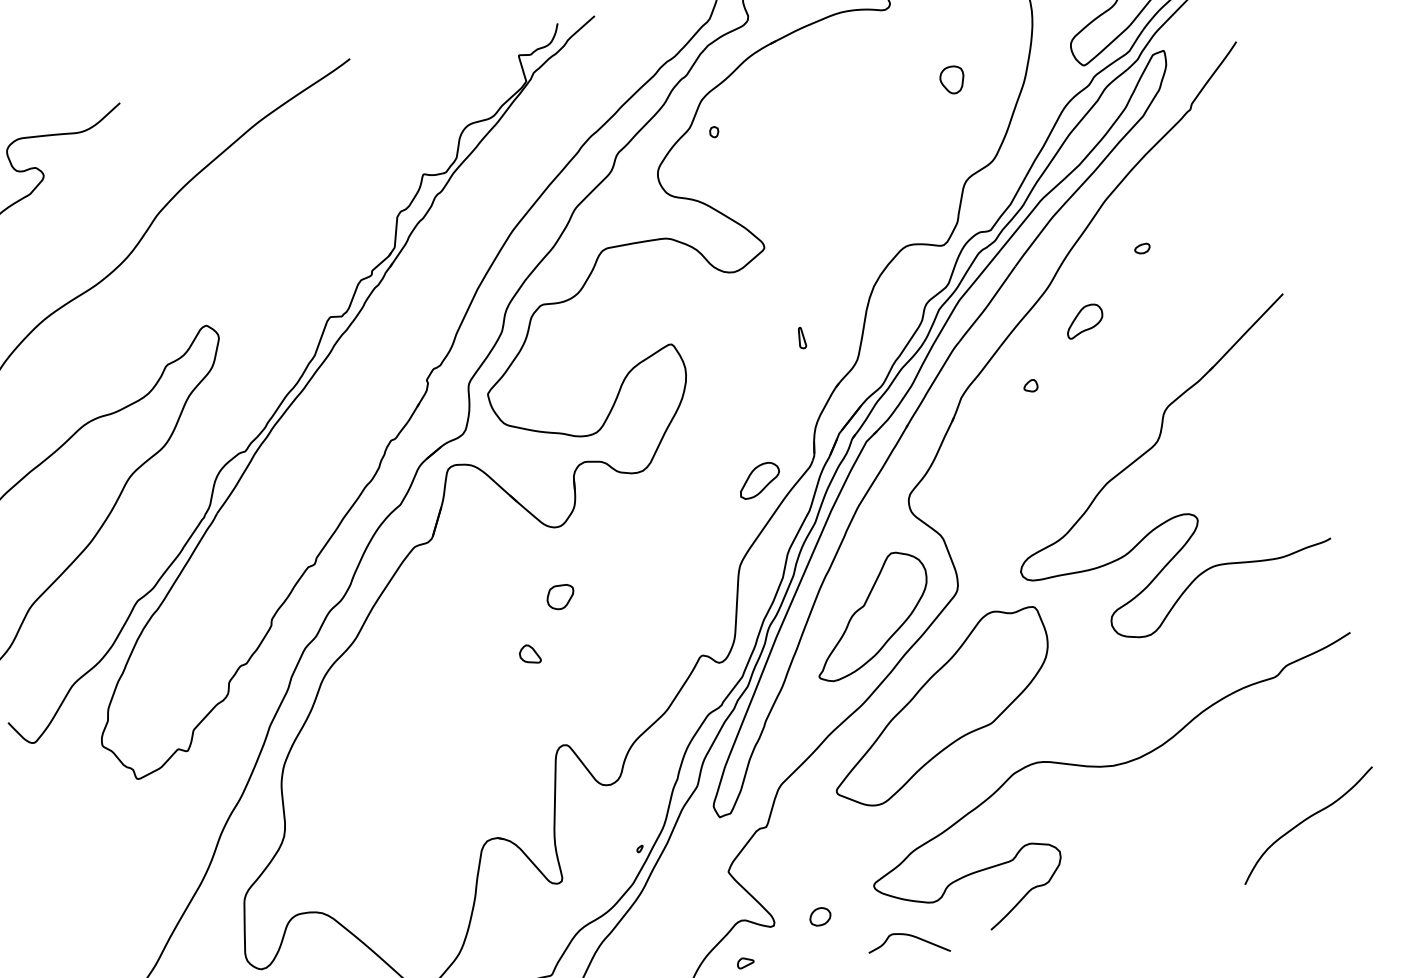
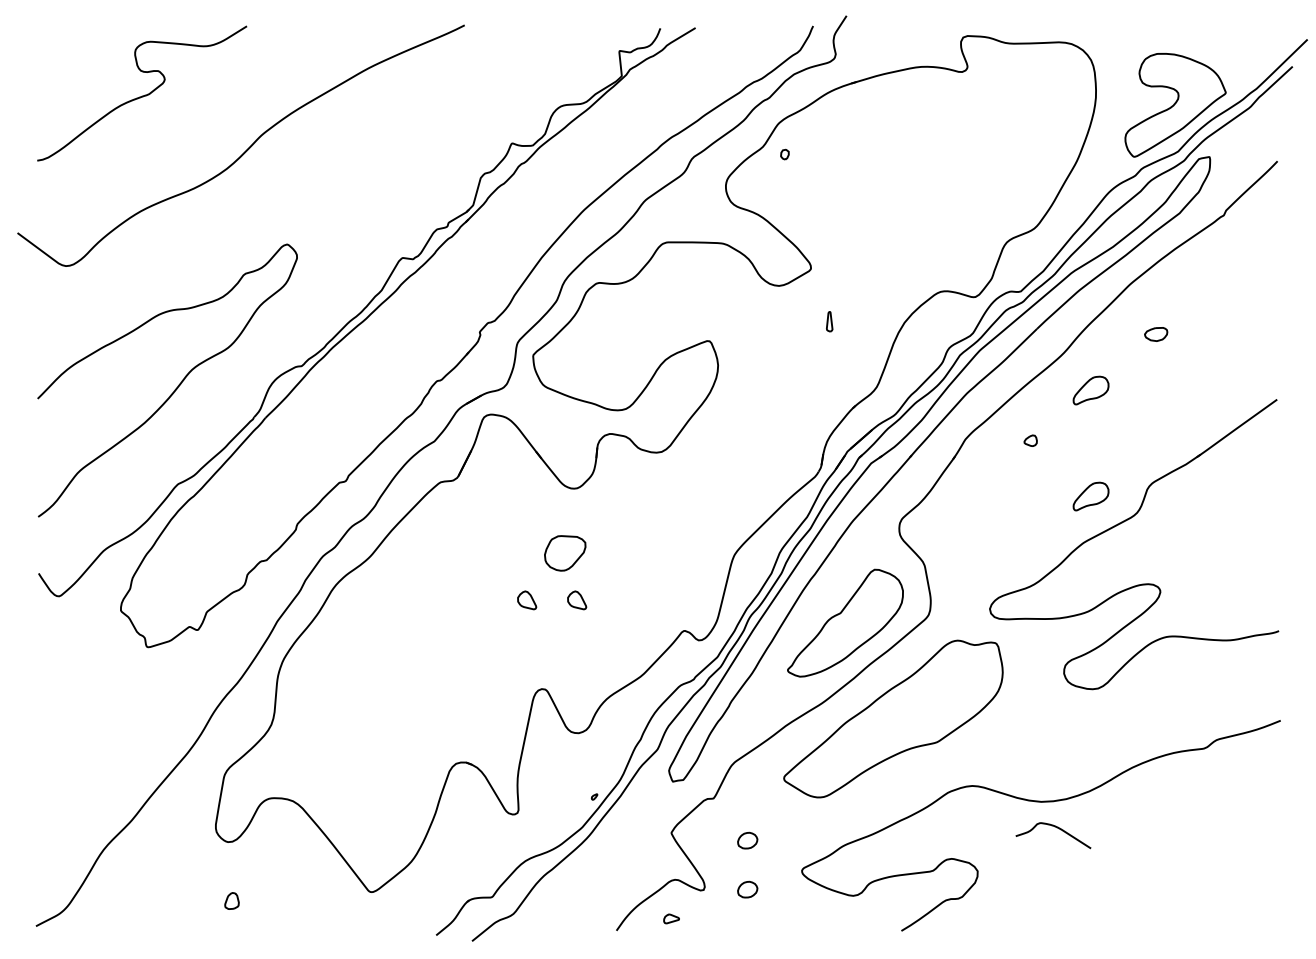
part: (952, 79) -> (1011, 147), removed
part: (1142, 248) -> (1156, 334), size x1.6
part: (801, 337) -> (829, 321), moved
part: (1104, 433) -> (1090, 496), added
part: (759, 480) -> (766, 480), removed
part: (559, 596) -> (564, 552), size x1.6
part: (583, 644) -> (577, 600), added
curve: (1305, 821) -> (1207, 885), removed
part: (810, 864) -> (747, 840), added
curve: (908, 936) -> (1054, 827), moved

